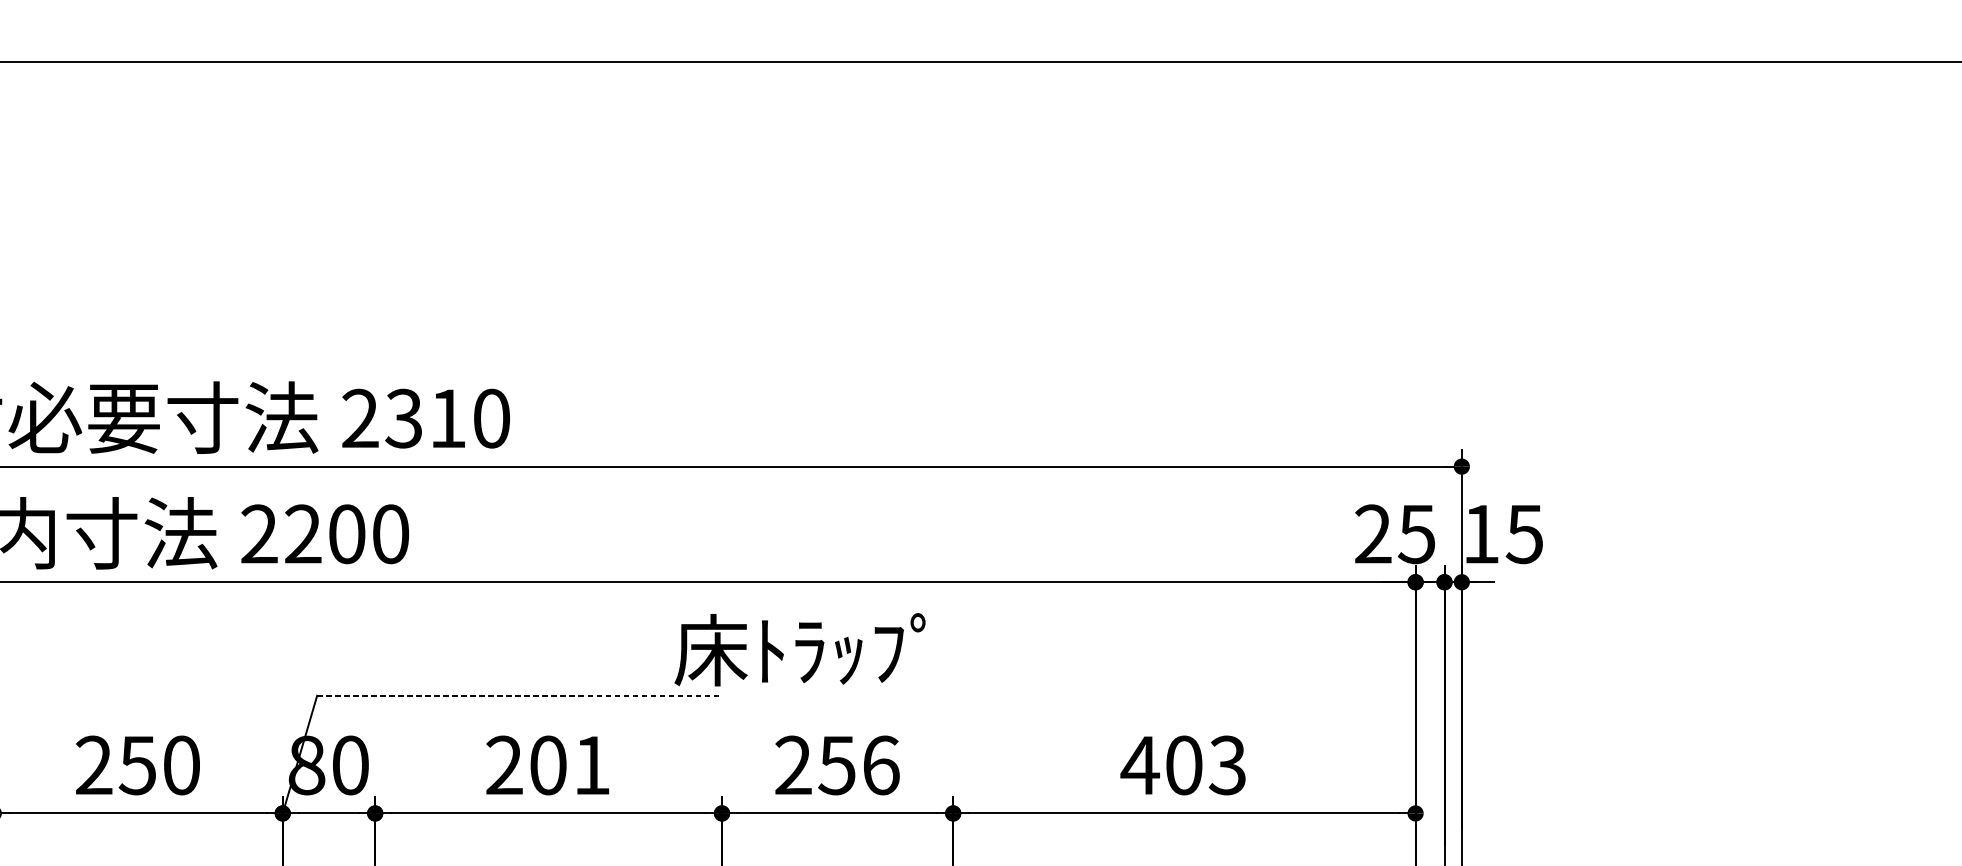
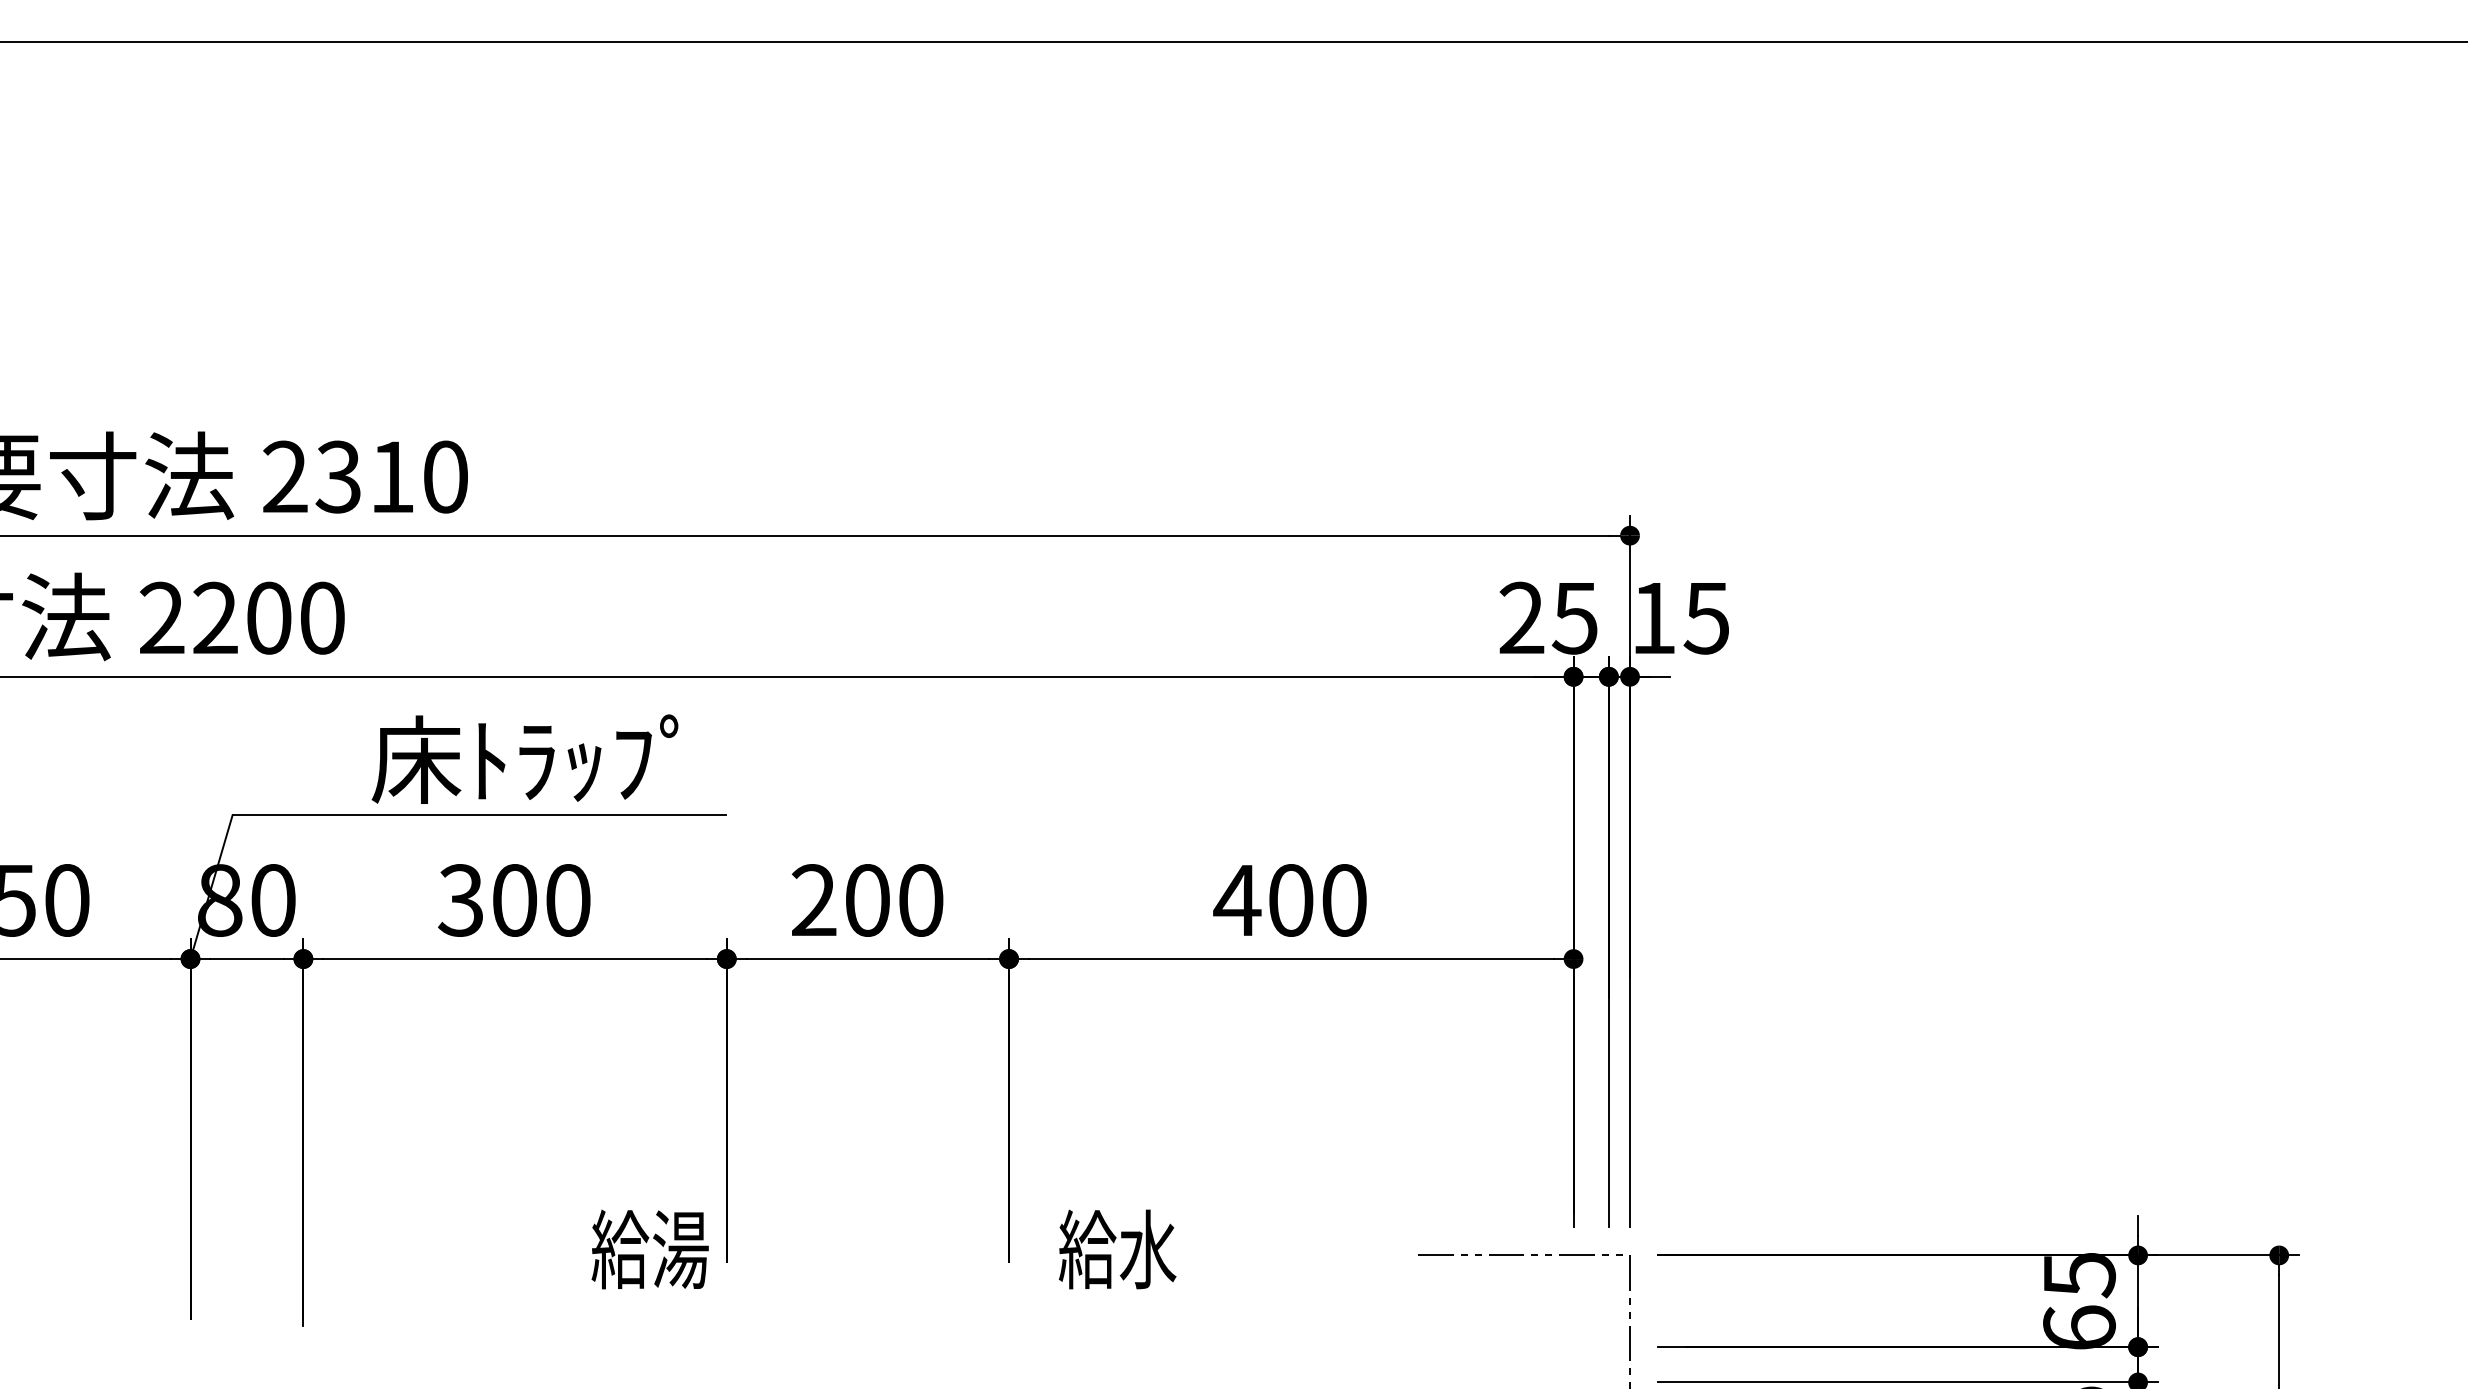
text: (799, 649) -> (524, 758), moved
line: (519, 695) -> (479, 815), dashed -> solid
text: (548, 765) -> (514, 900), 201 -> 300
text: (858, 765) -> (893, 900), 256 -> 200
text: (1227, 765) -> (1343, 900), 403 -> 400

